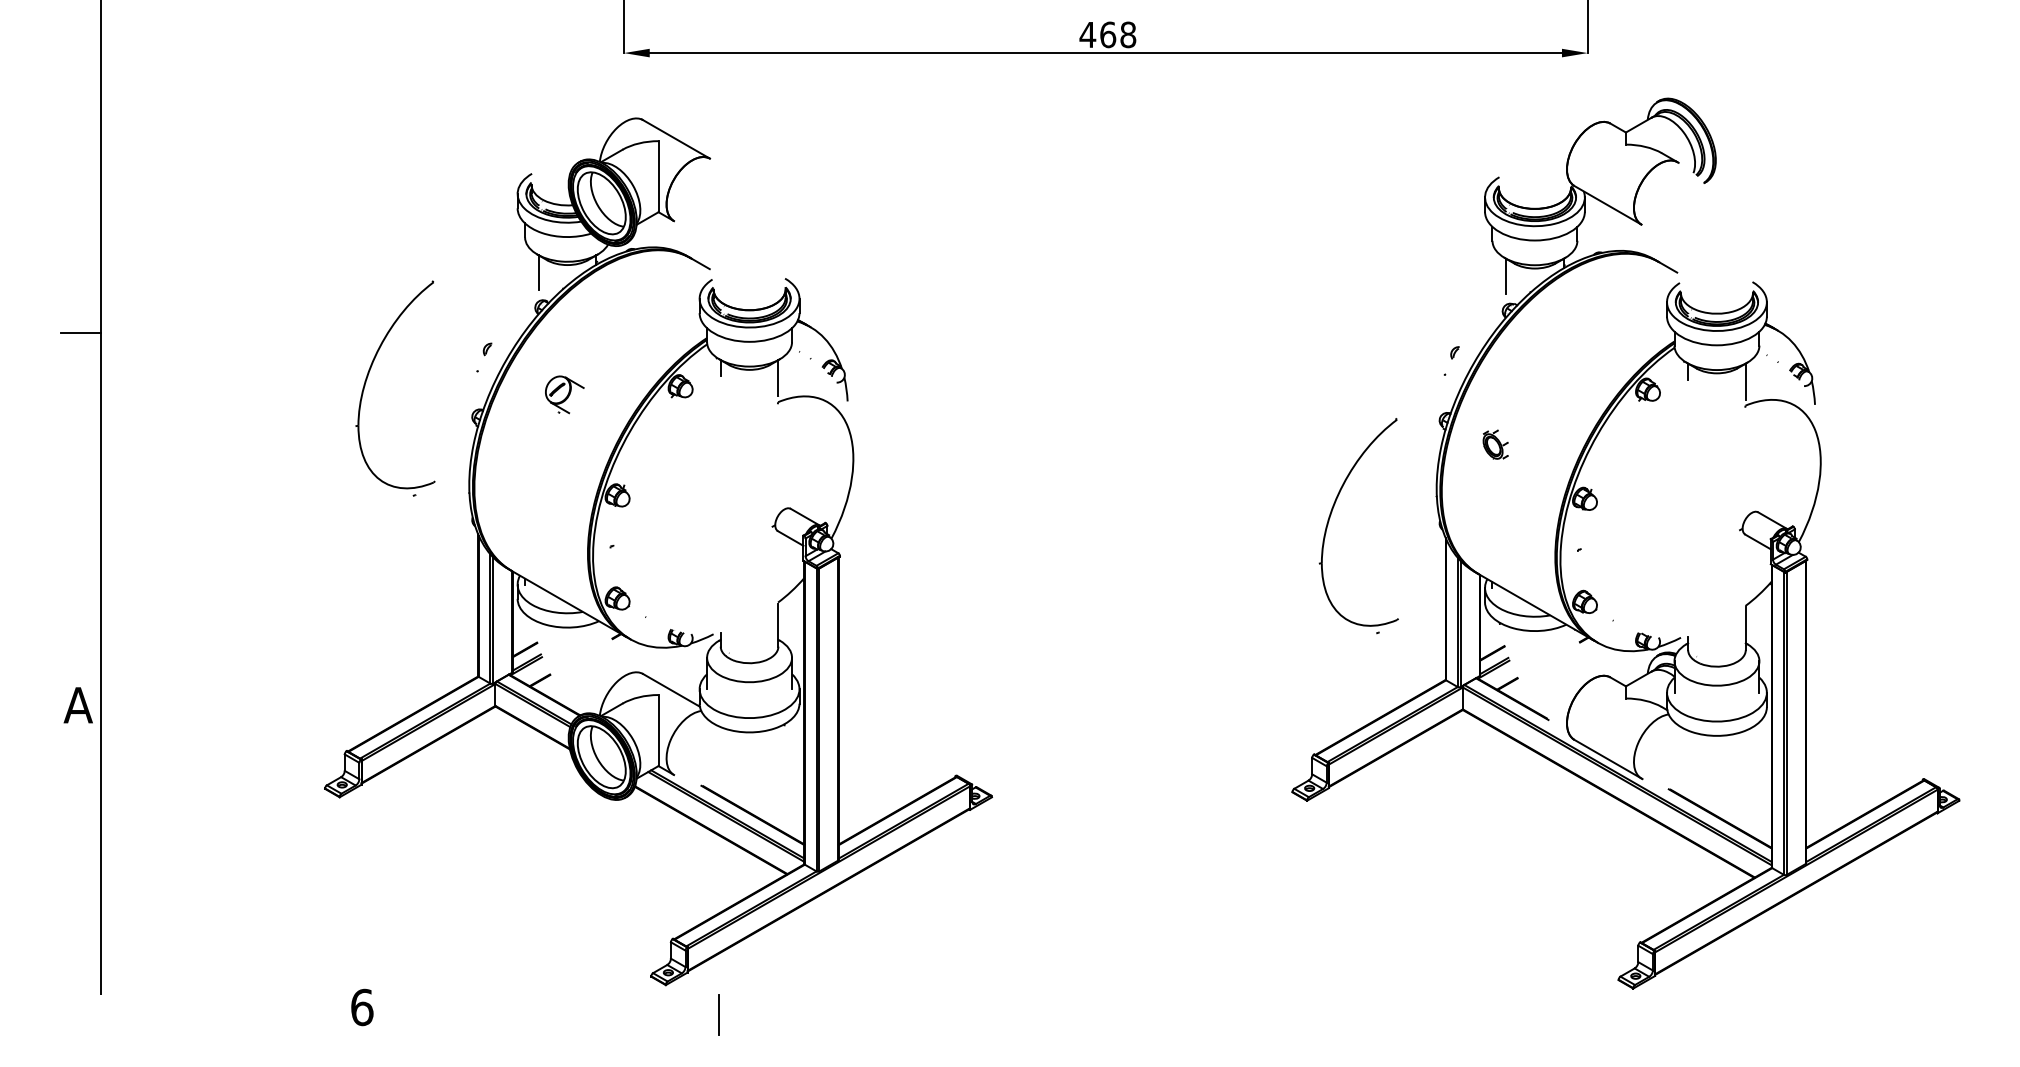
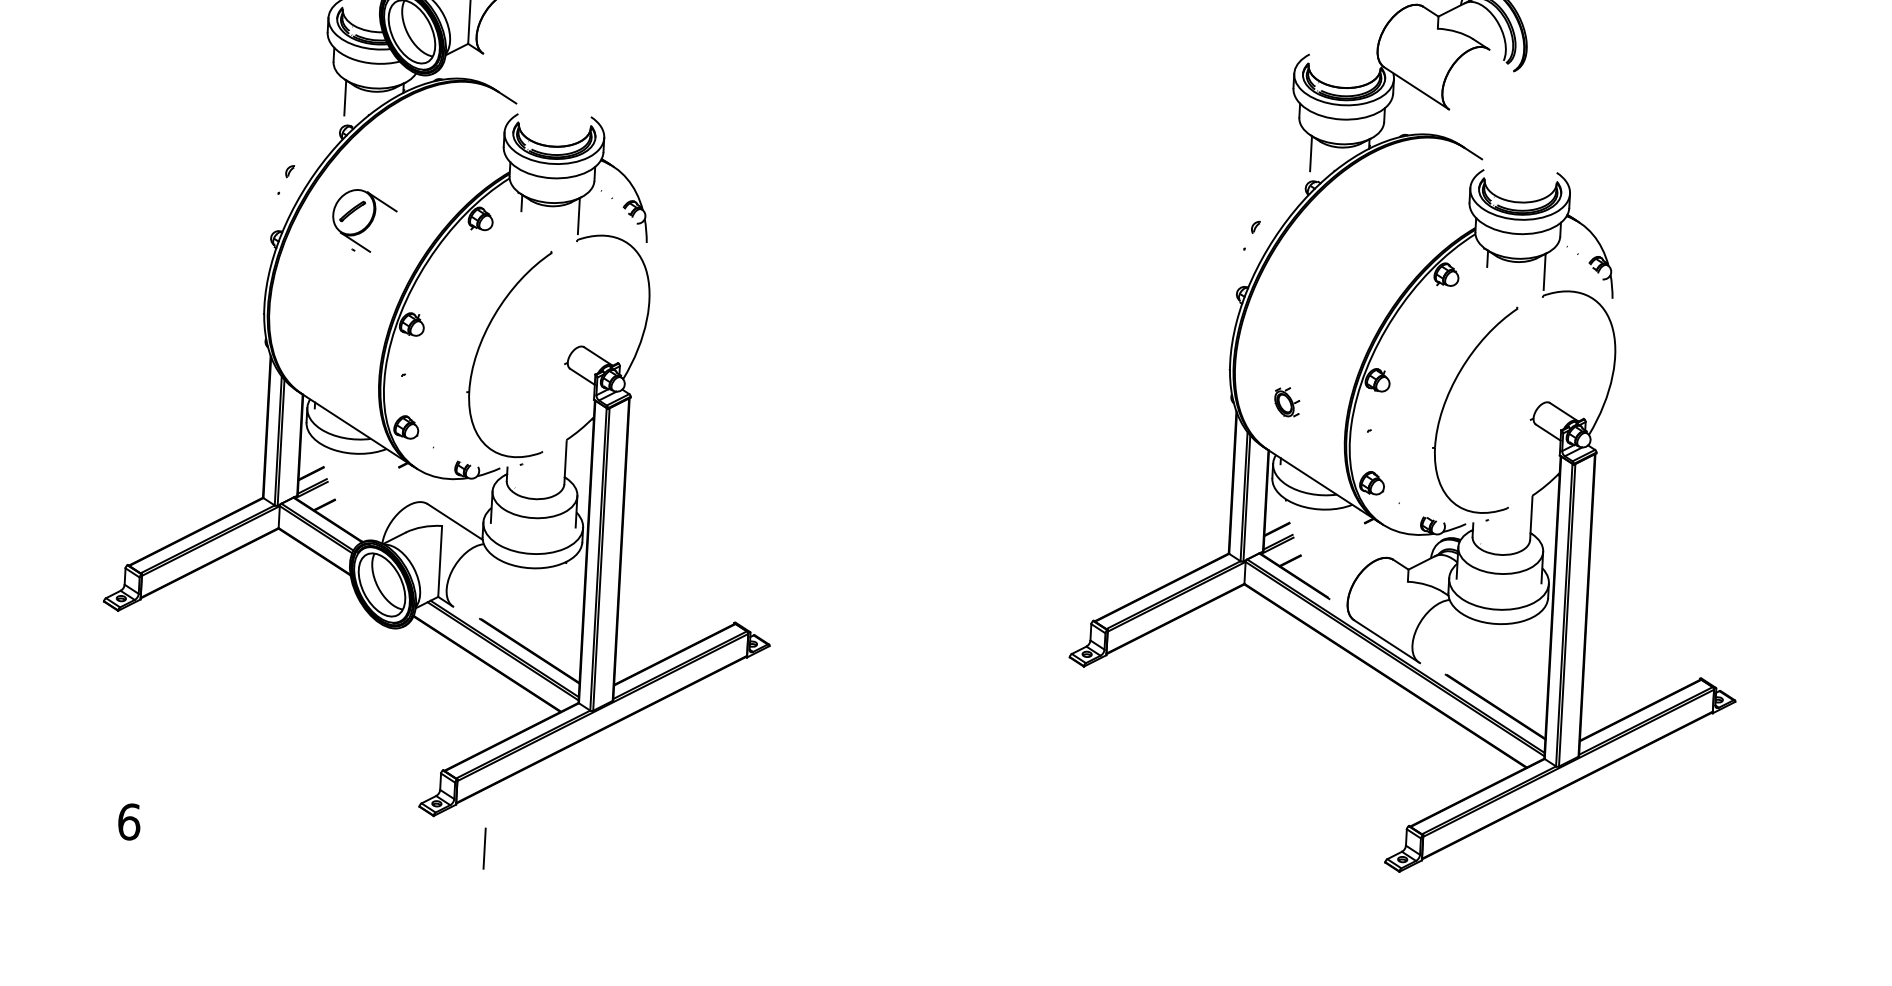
part: (367, 379) -> (480, 346), moved
part: (564, 394) -> (364, 220), size x1.67
part: (1495, 444) -> (1286, 401), moved
part: (1330, 518) -> (1446, 403), moved

